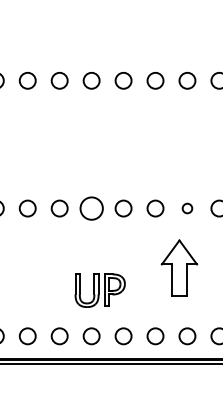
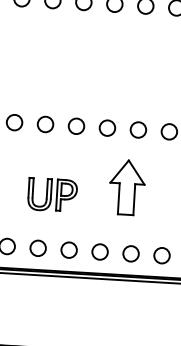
circle: (91, 208) -> (45, 124), size x0.71
circle: (187, 208) -> (138, 129), size x1.67
part: (99, 290) -> (51, 194), moved

